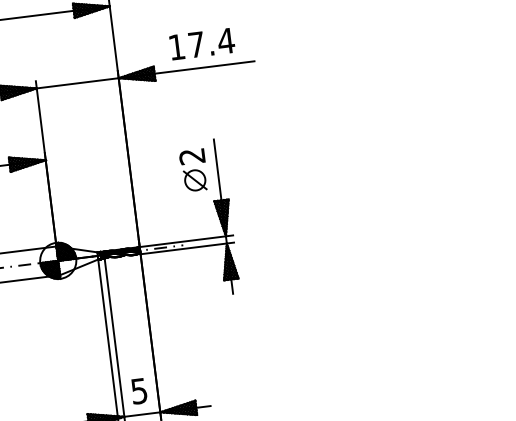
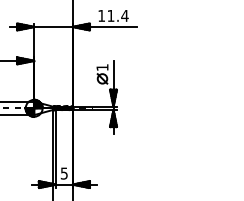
text: (195, 43) -> (110, 15), 17.4 -> 11.4
text: (192, 156) -> (102, 67), 2 -> 1

